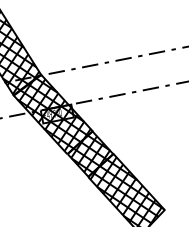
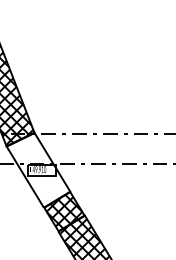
hatch: (54, 113) -> (39, 169), removed

